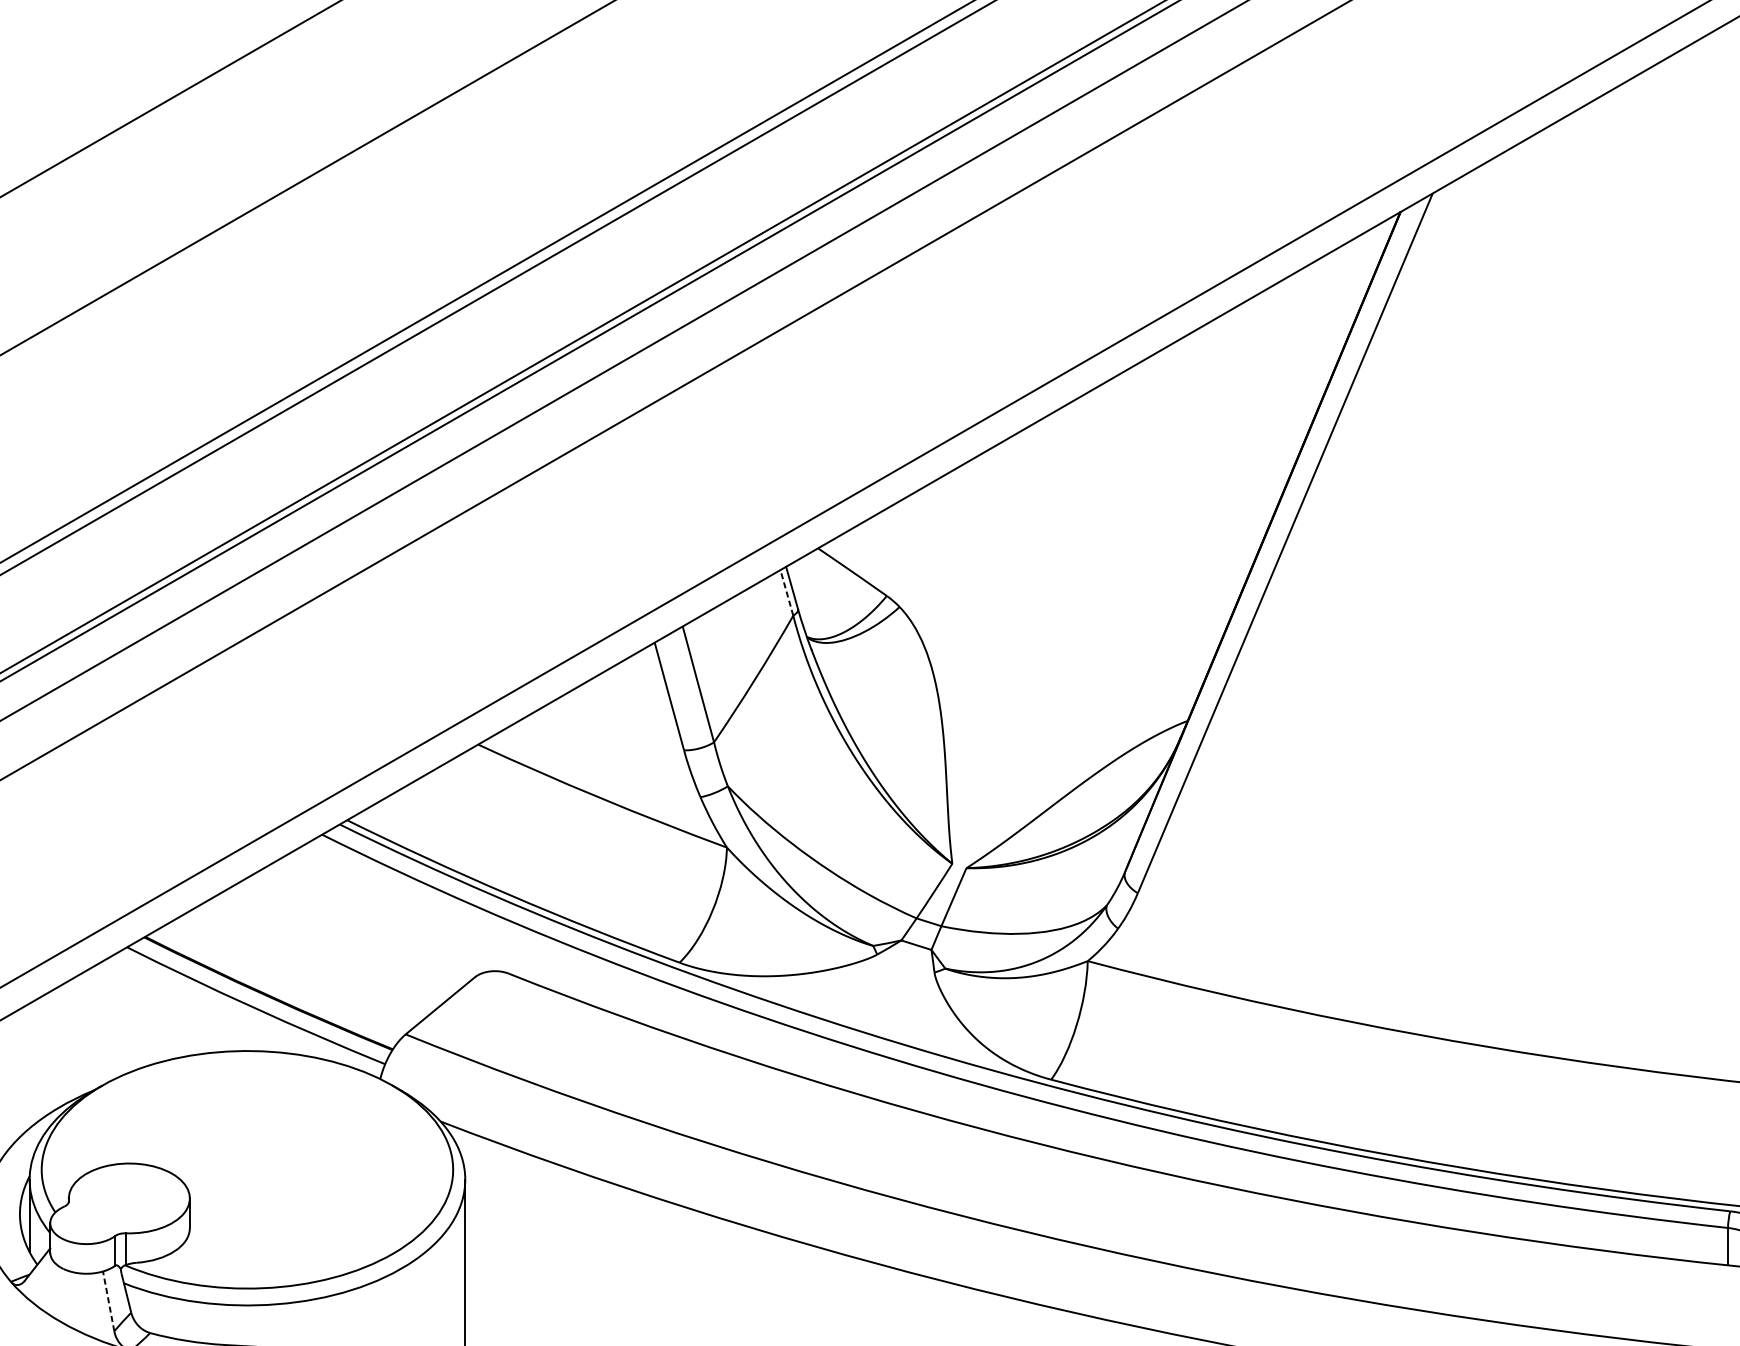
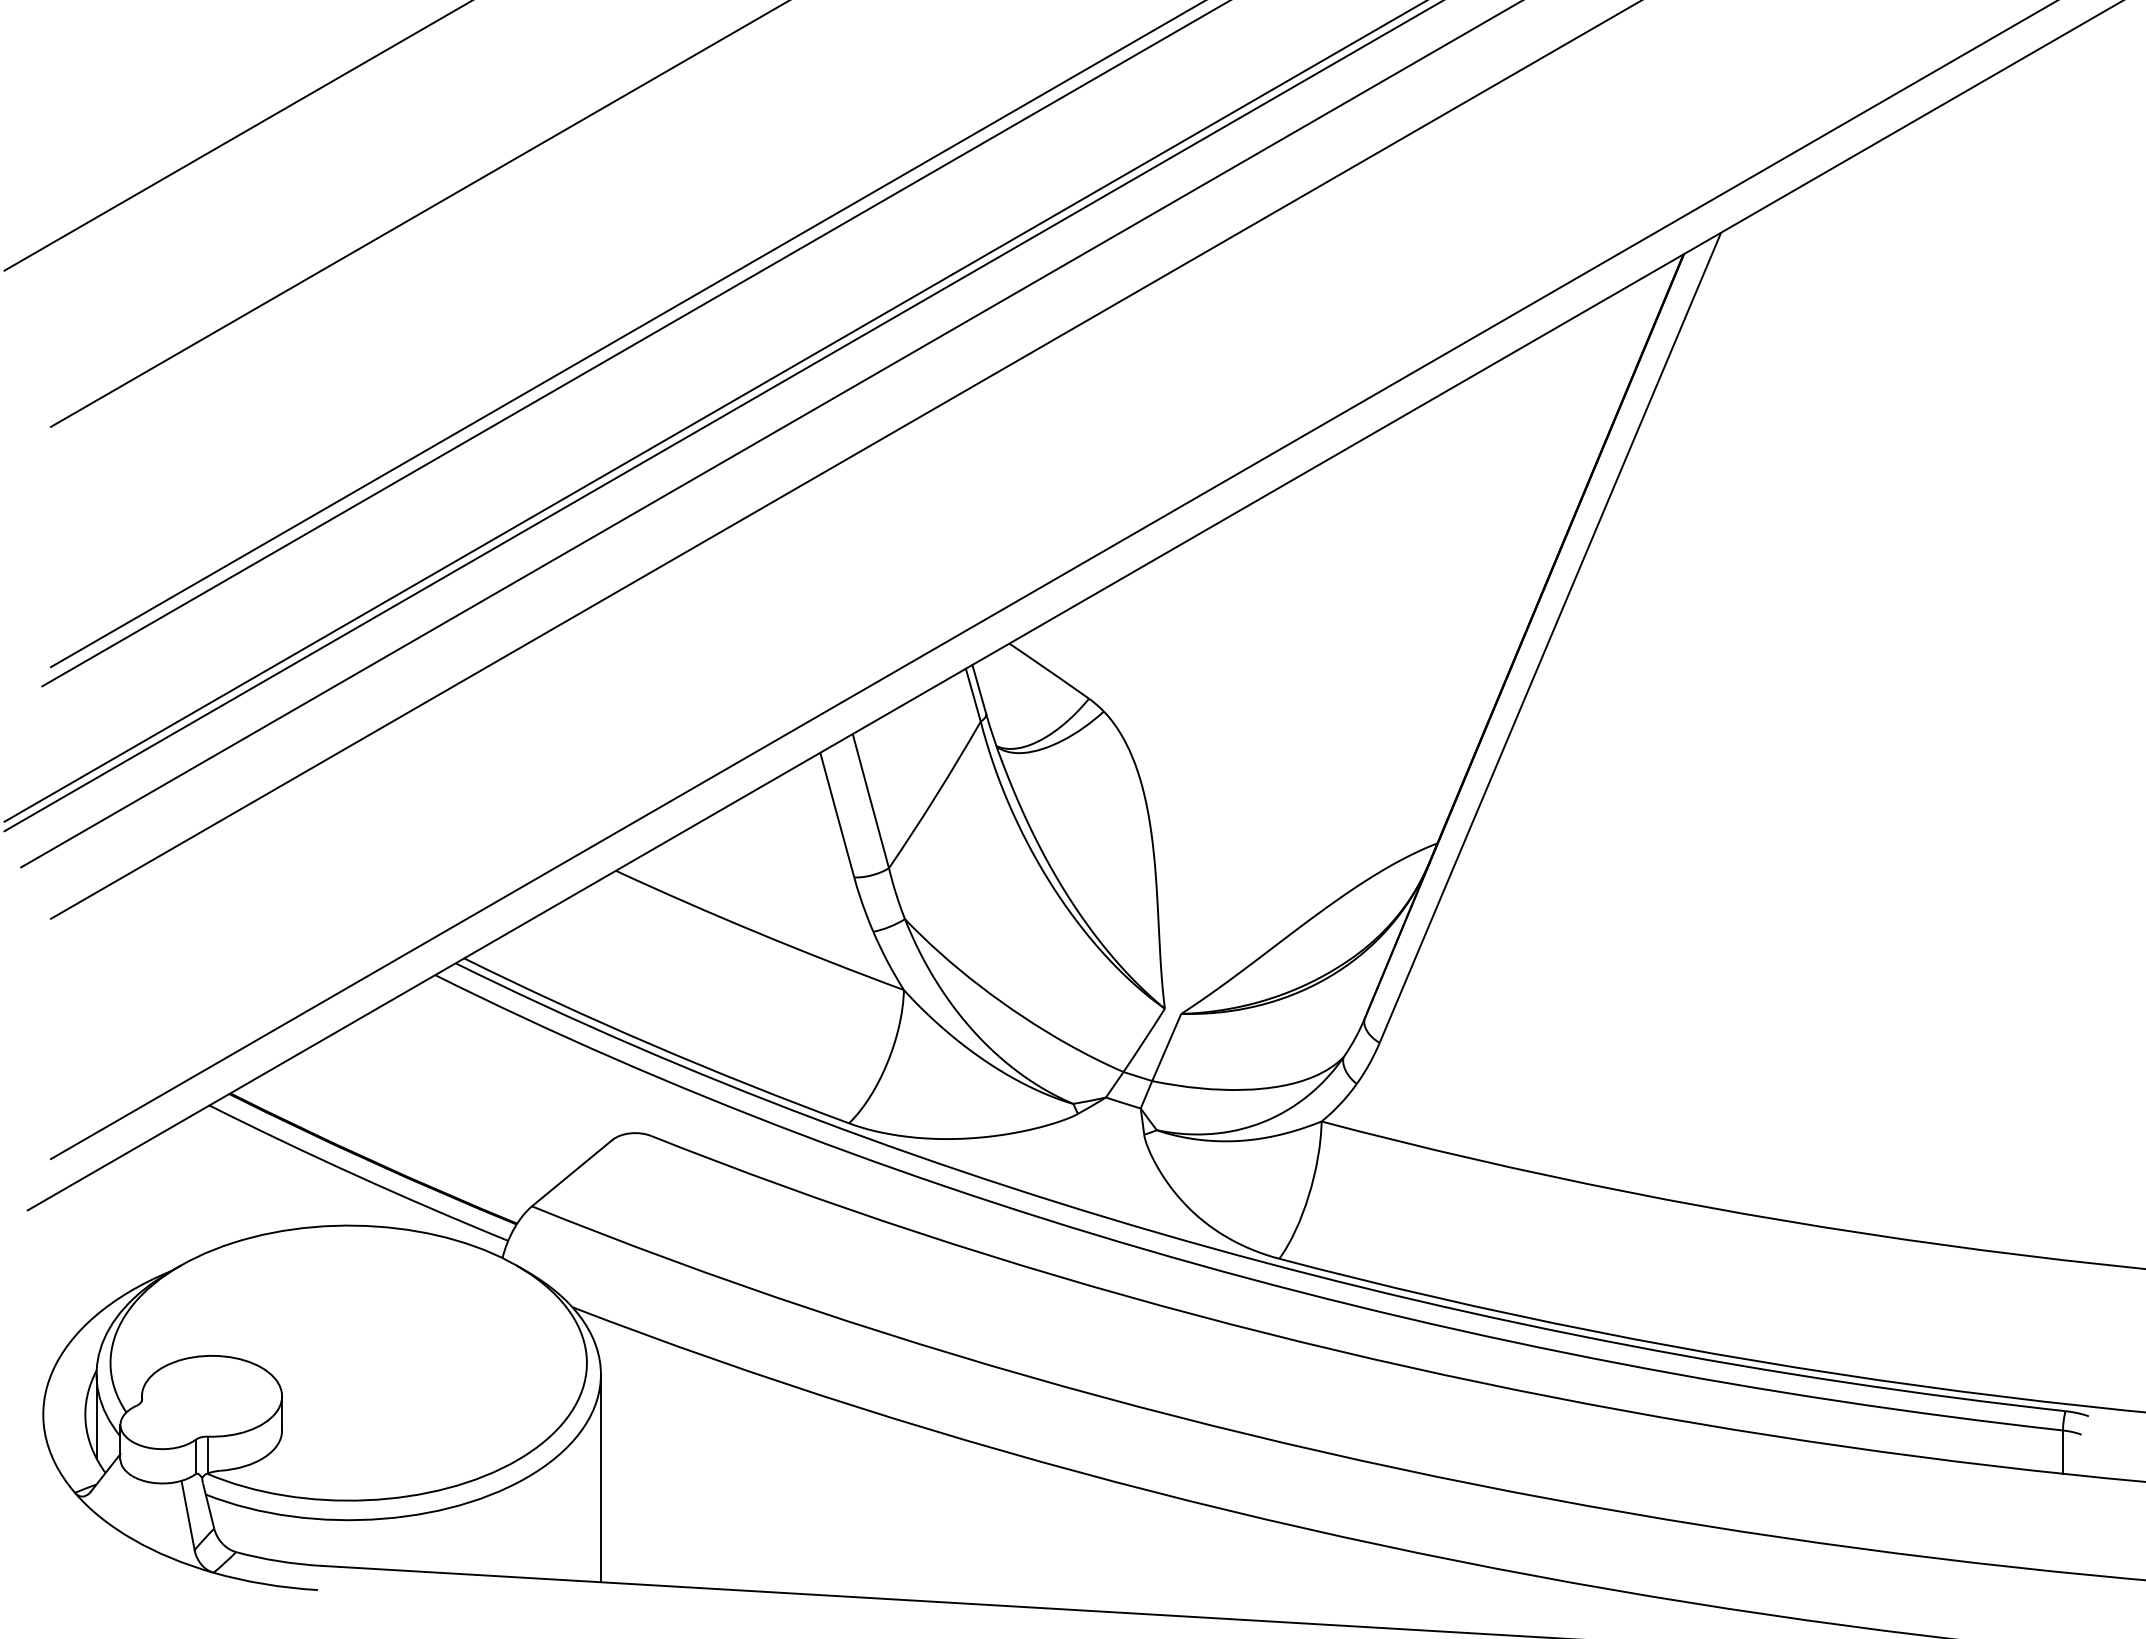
line: (787, 592) -> (973, 694), dashed -> solid
line: (108, 1300) -> (187, 1514), dashed -> solid

